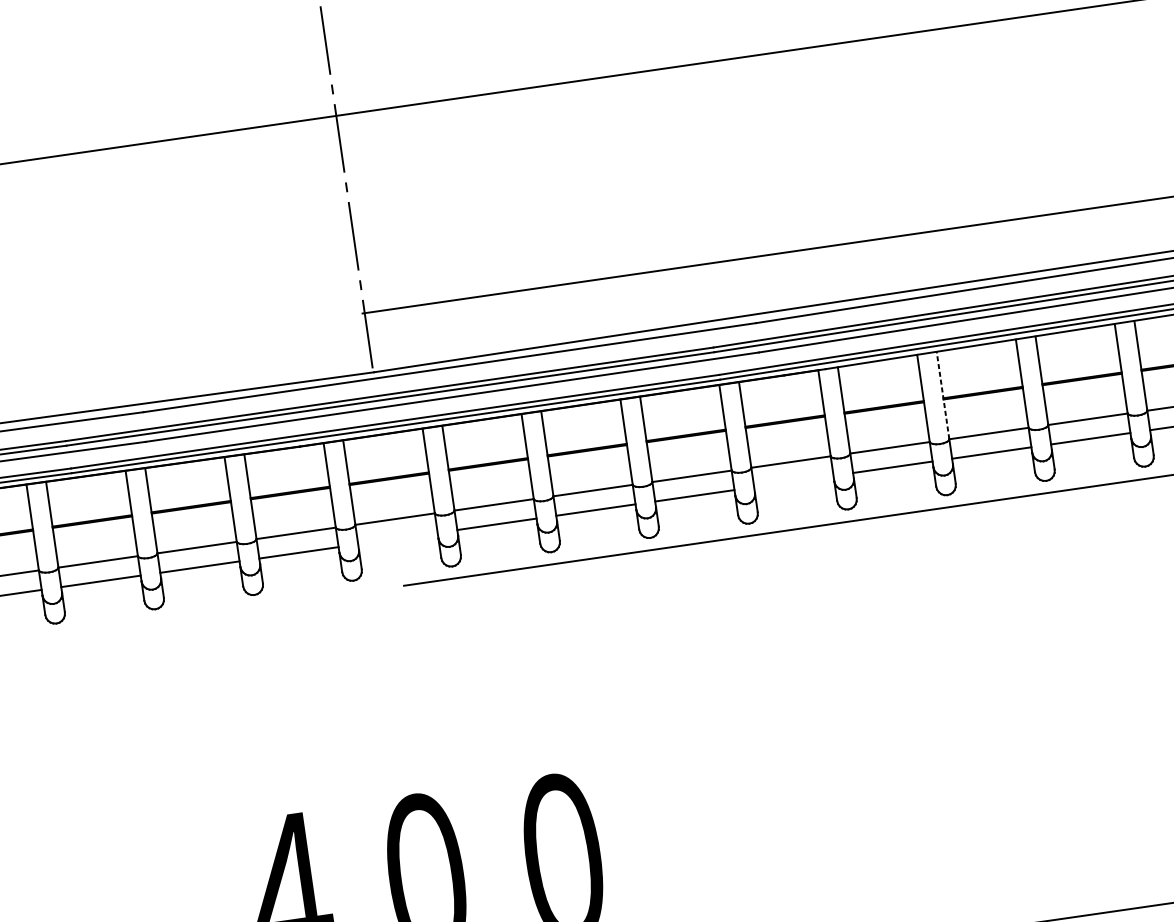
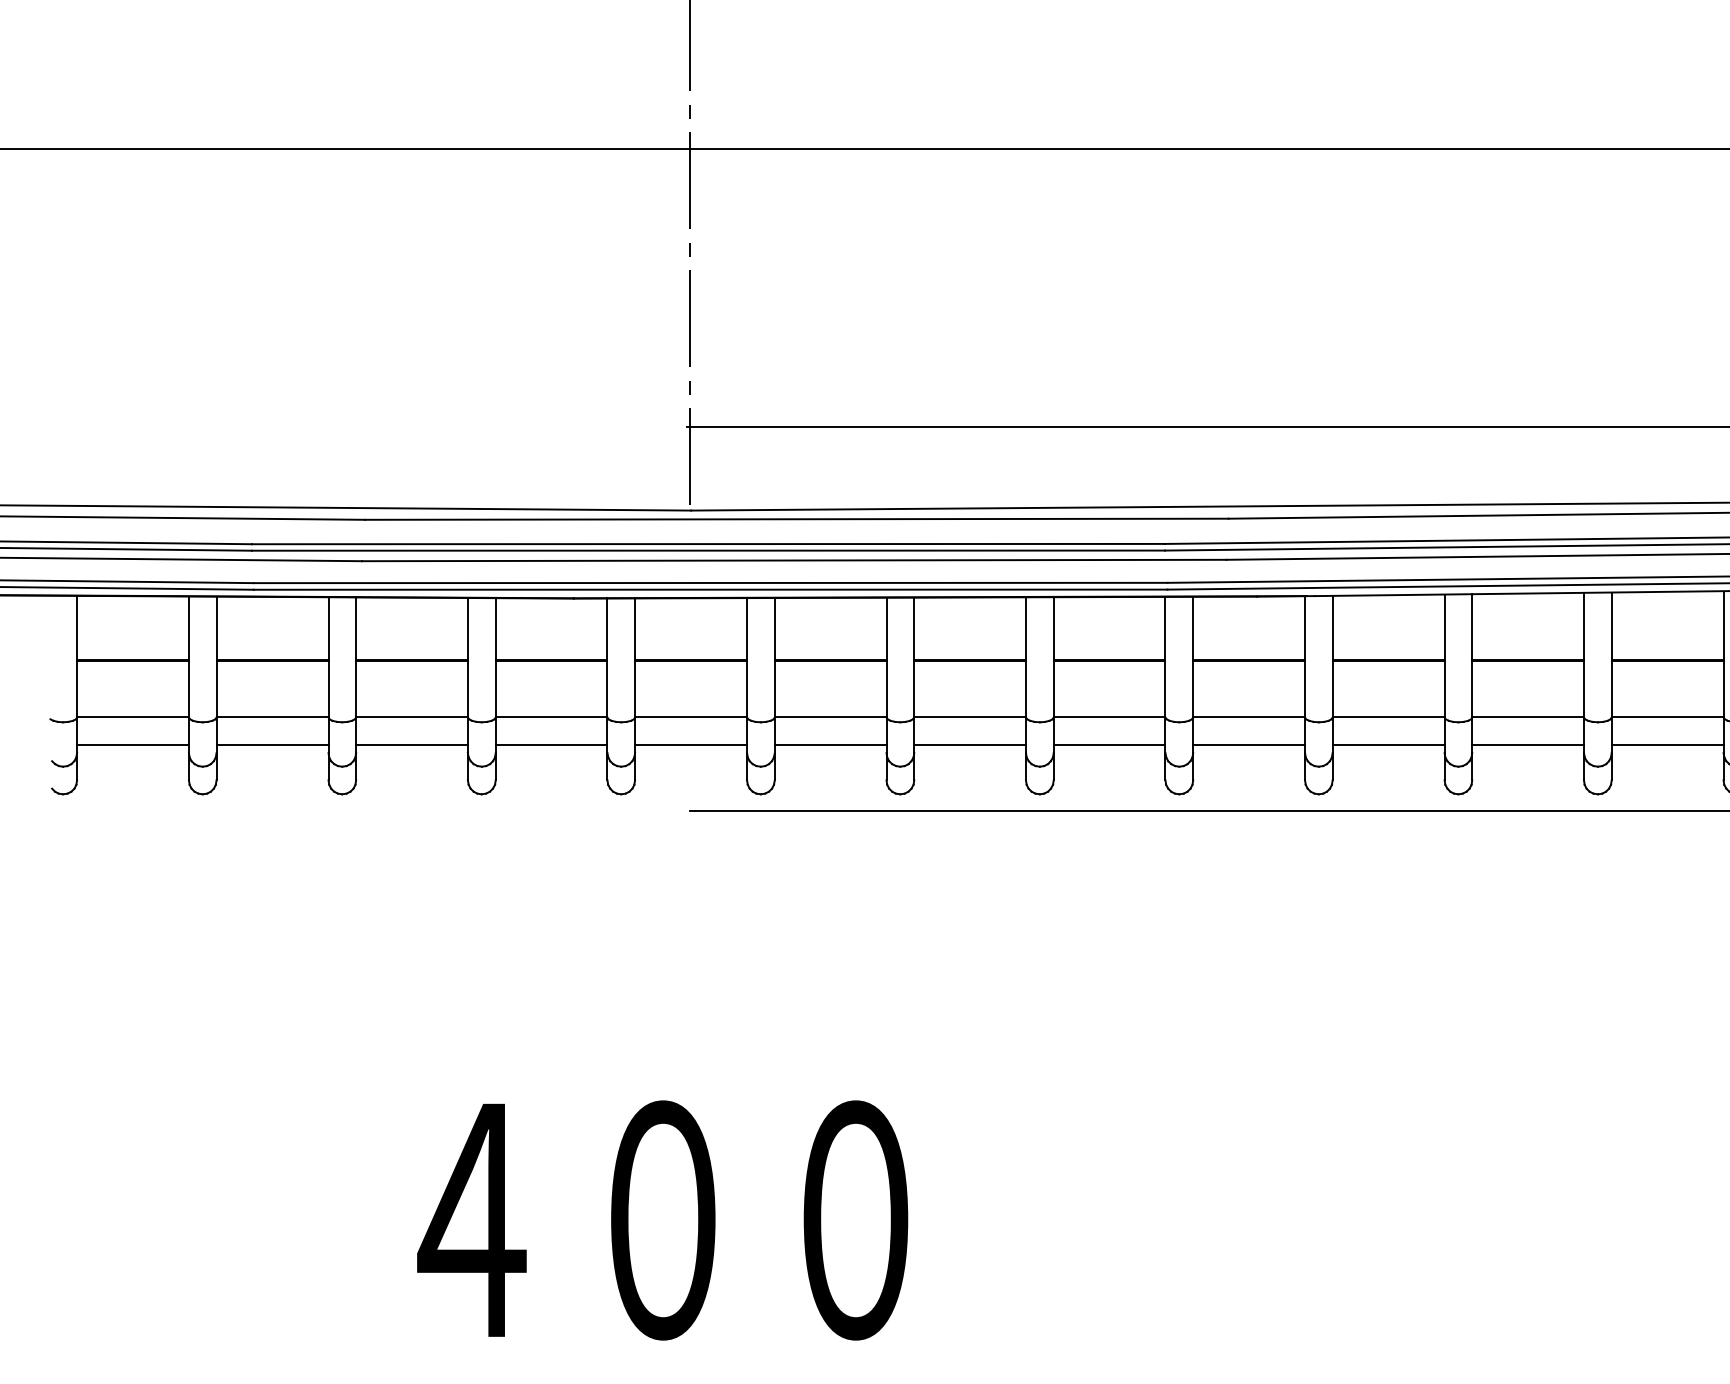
line: (943, 395) -> (1472, 655), dashed -> solid
line: (794, 481) -> (1249, 744), added
line: (398, 538) -> (691, 744), added

